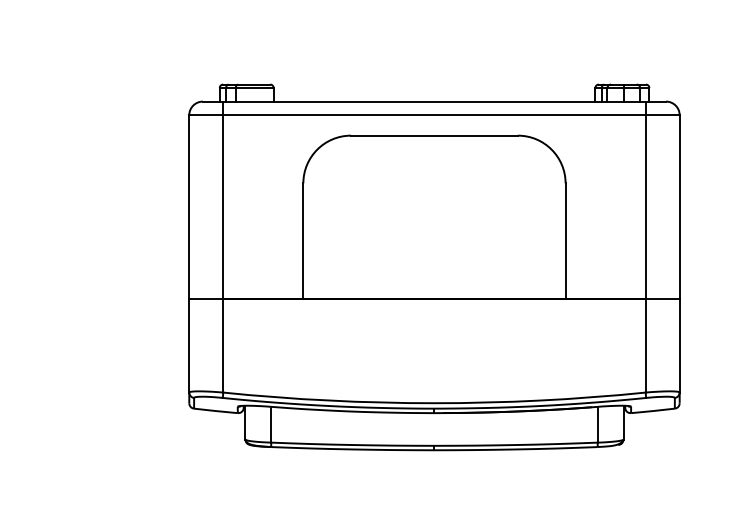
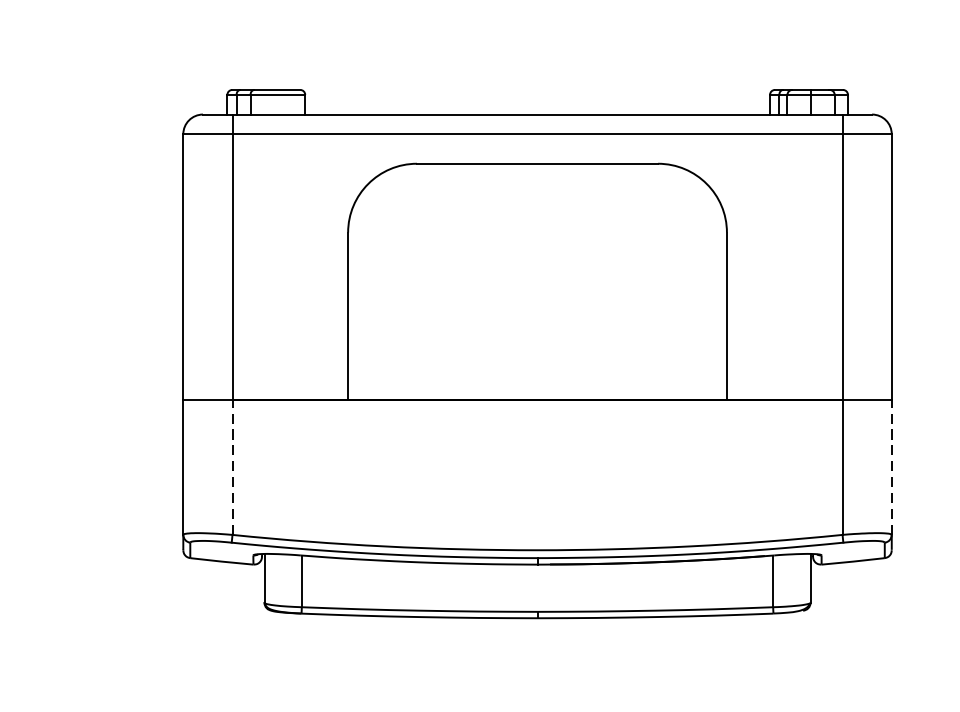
line: (223, 345) -> (232, 466), solid -> dashed
line: (679, 345) -> (891, 466), solid -> dashed

